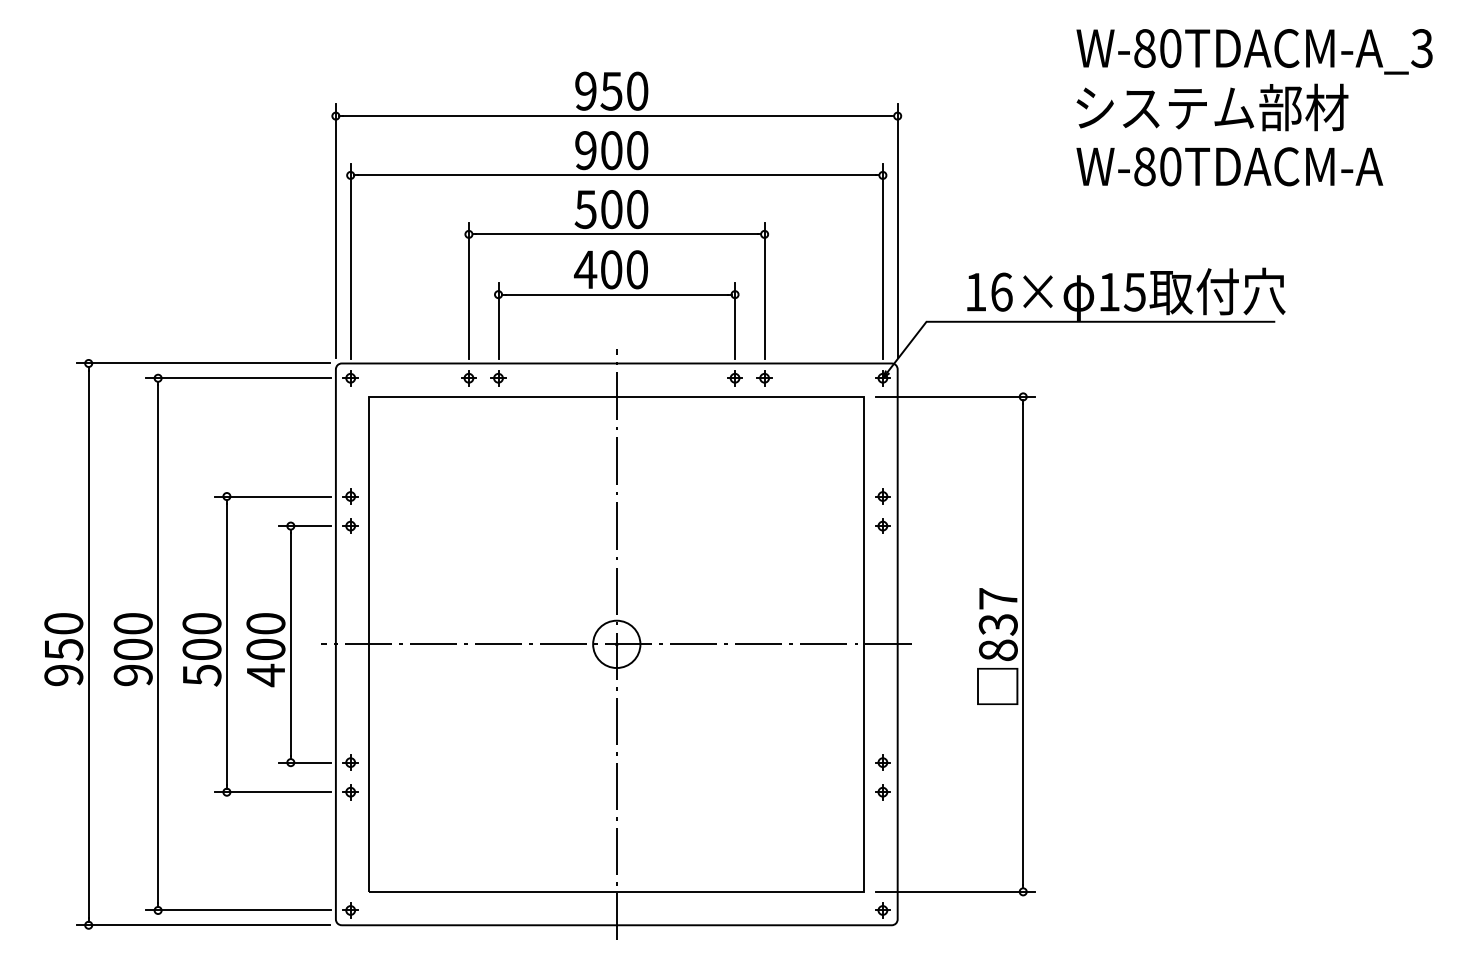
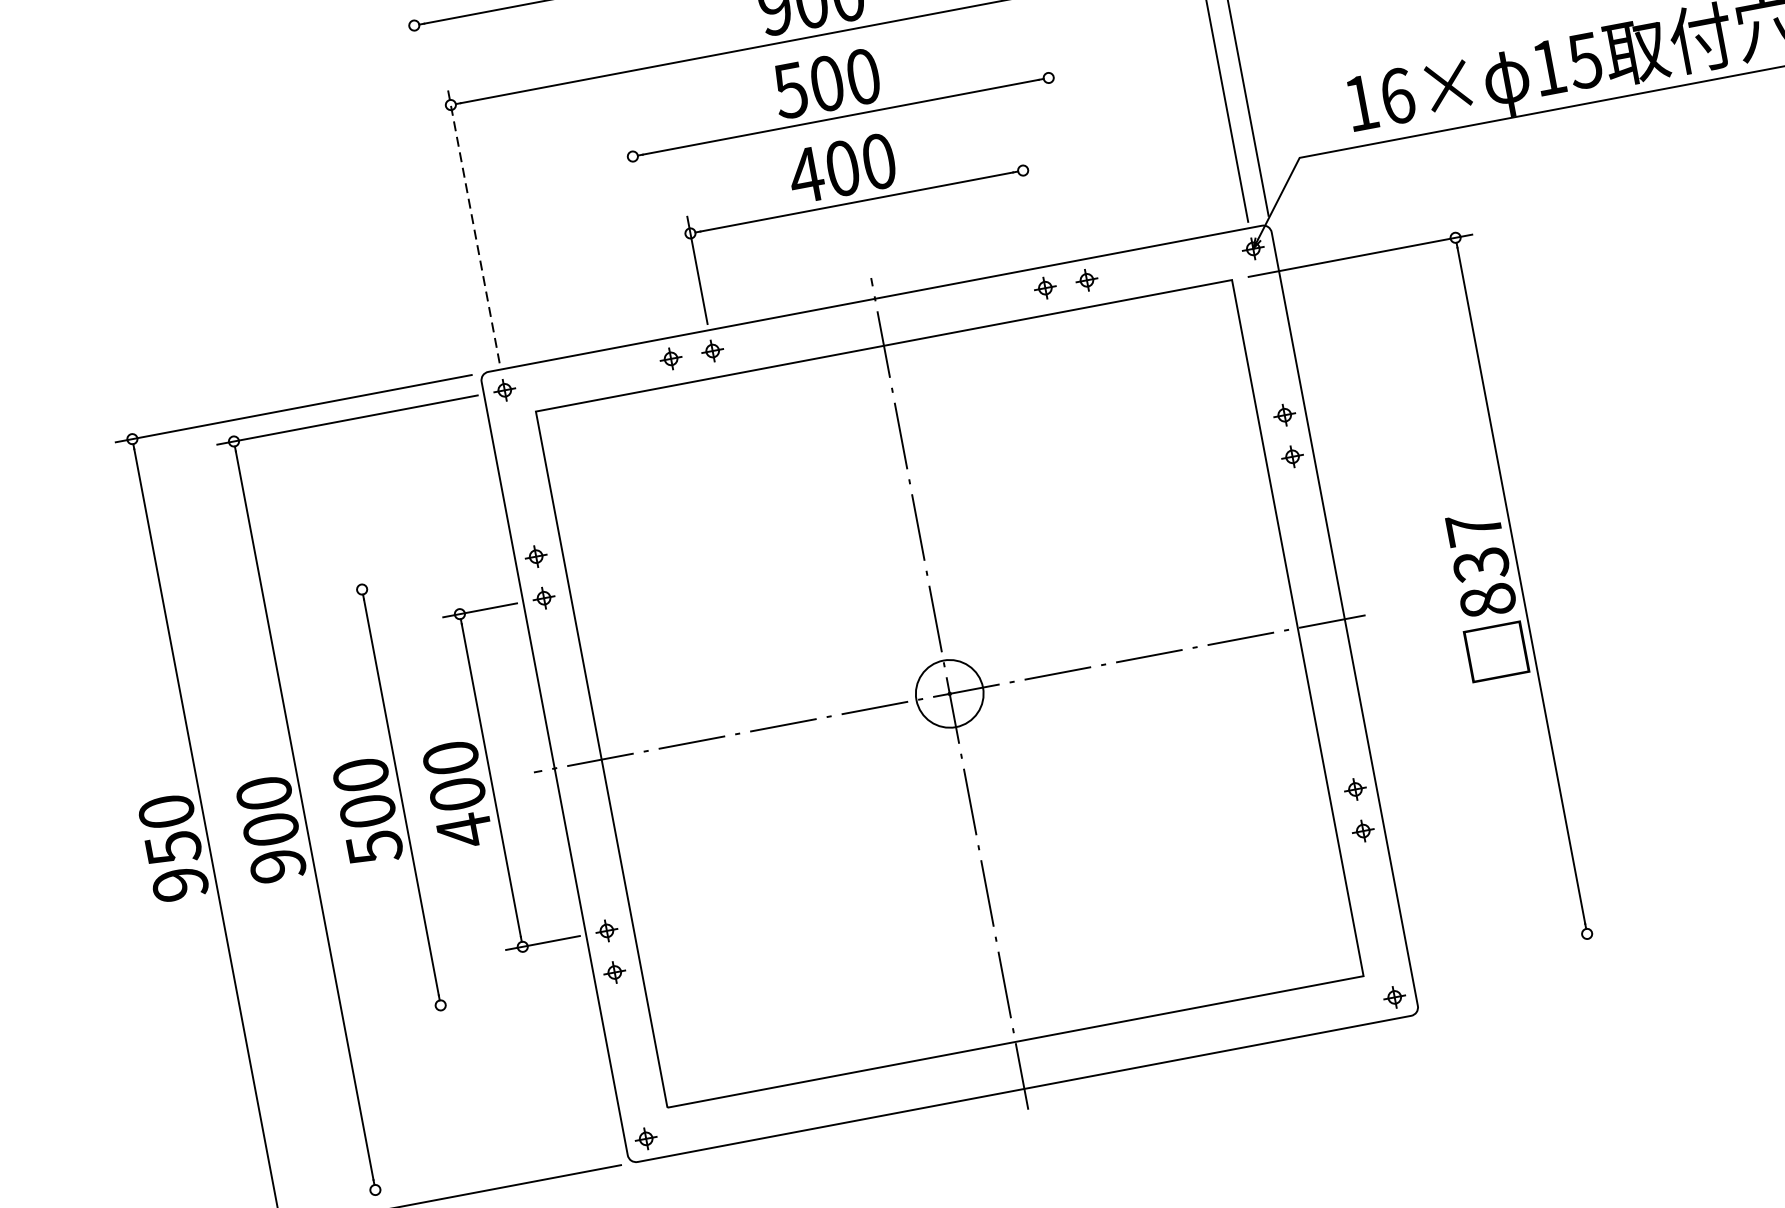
line: (335, 230) -> (444, 186), removed
line: (350, 261) -> (473, 226), solid -> dashed
line: (468, 290) -> (647, 235), removed
line: (764, 290) -> (1063, 156), removed
line: (735, 320) -> (1030, 206), removed
line: (273, 496) -> (427, 577), removed
line: (273, 792) -> (506, 993), removed
line: (955, 891) -> (1491, 951), removed
line: (238, 910) -> (488, 1168), removed

